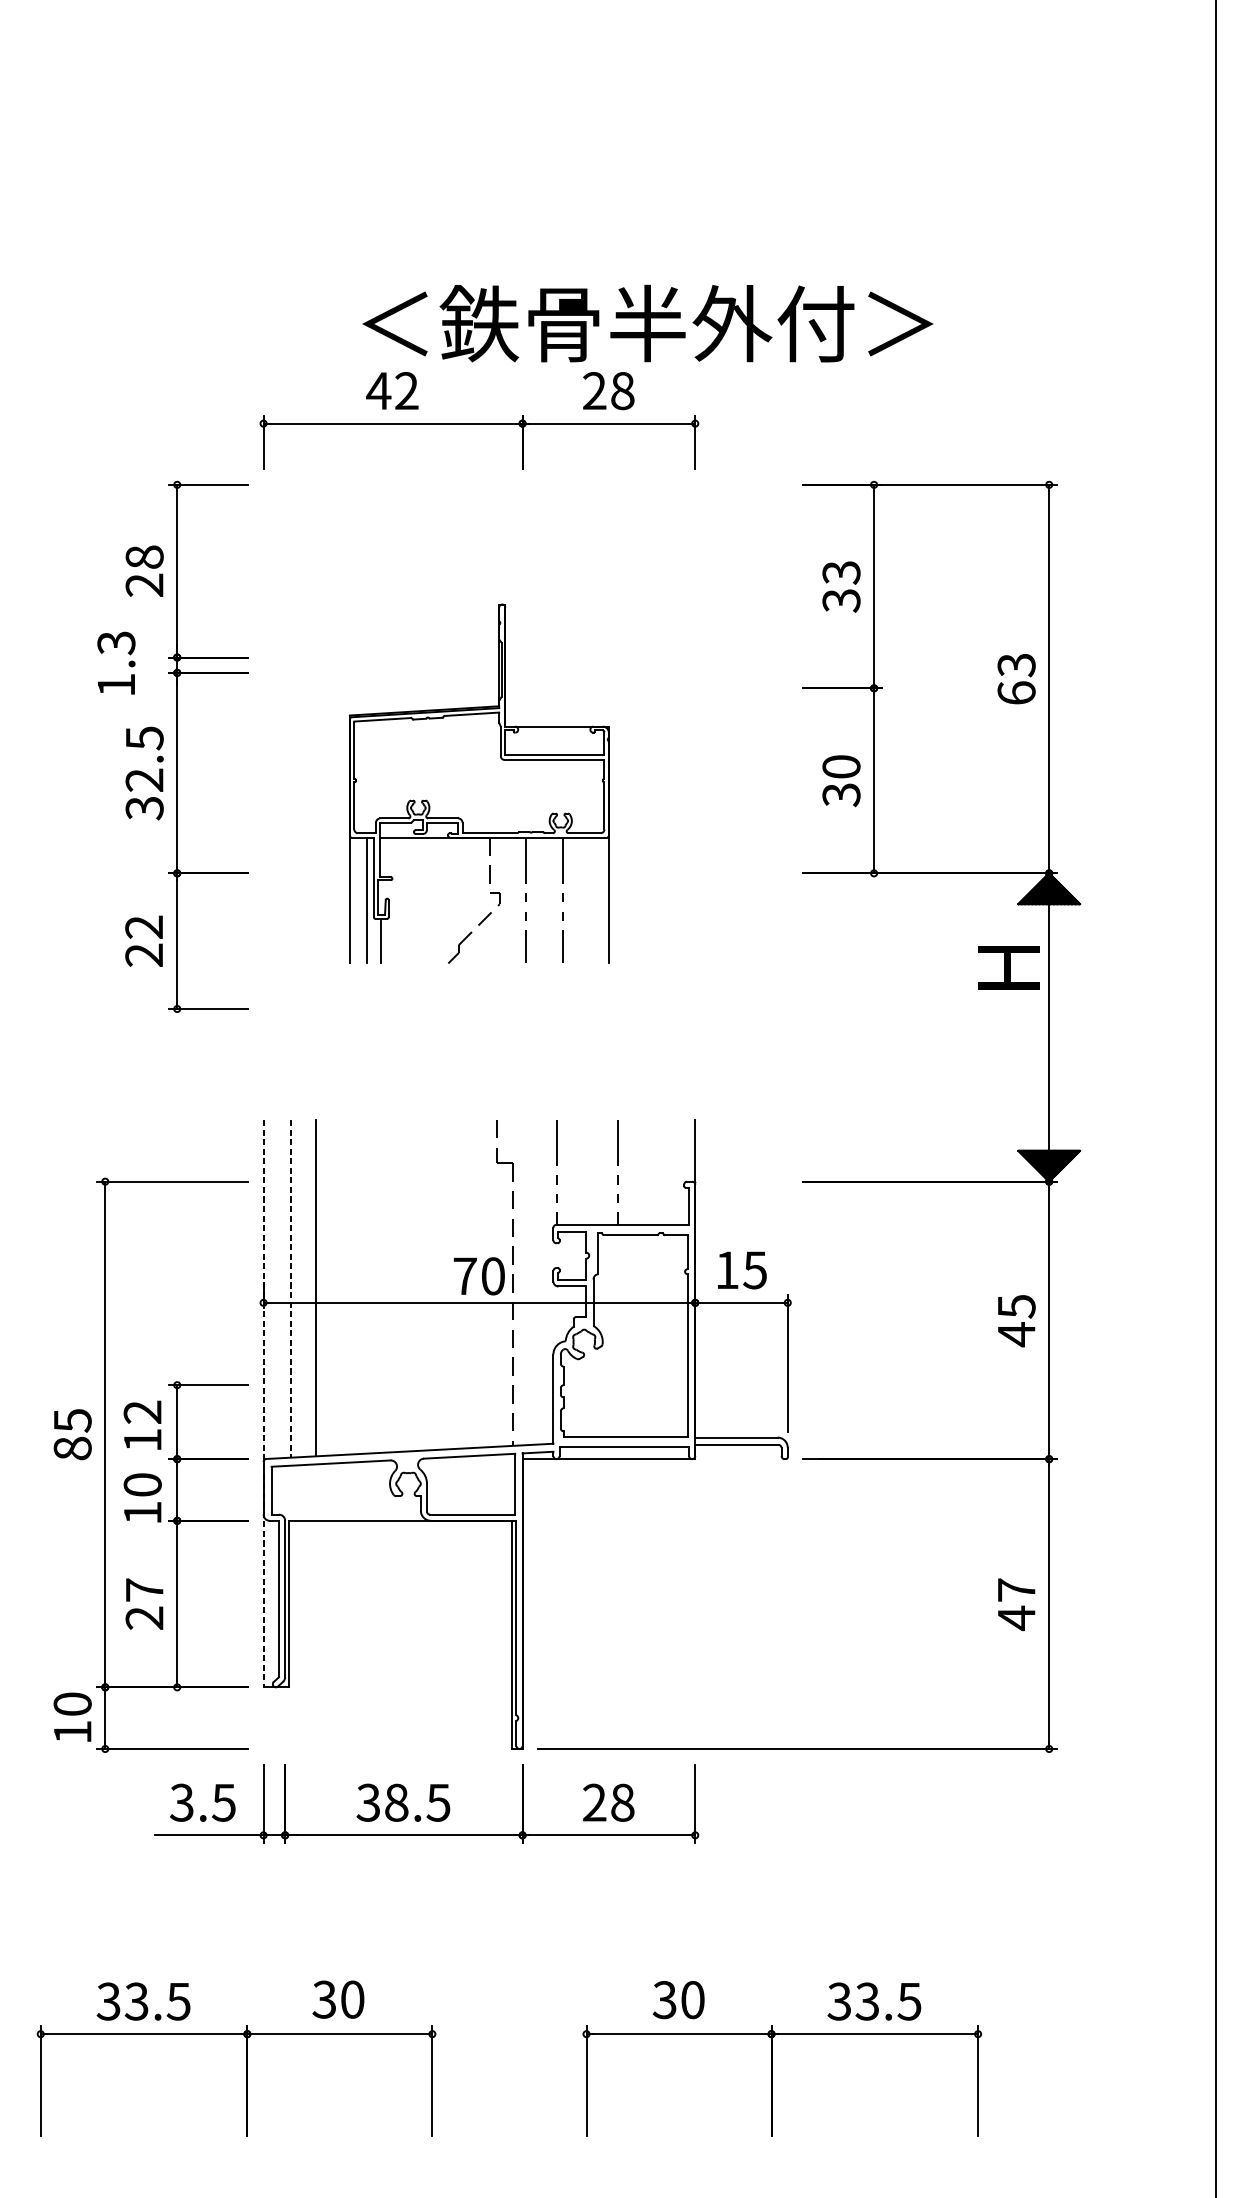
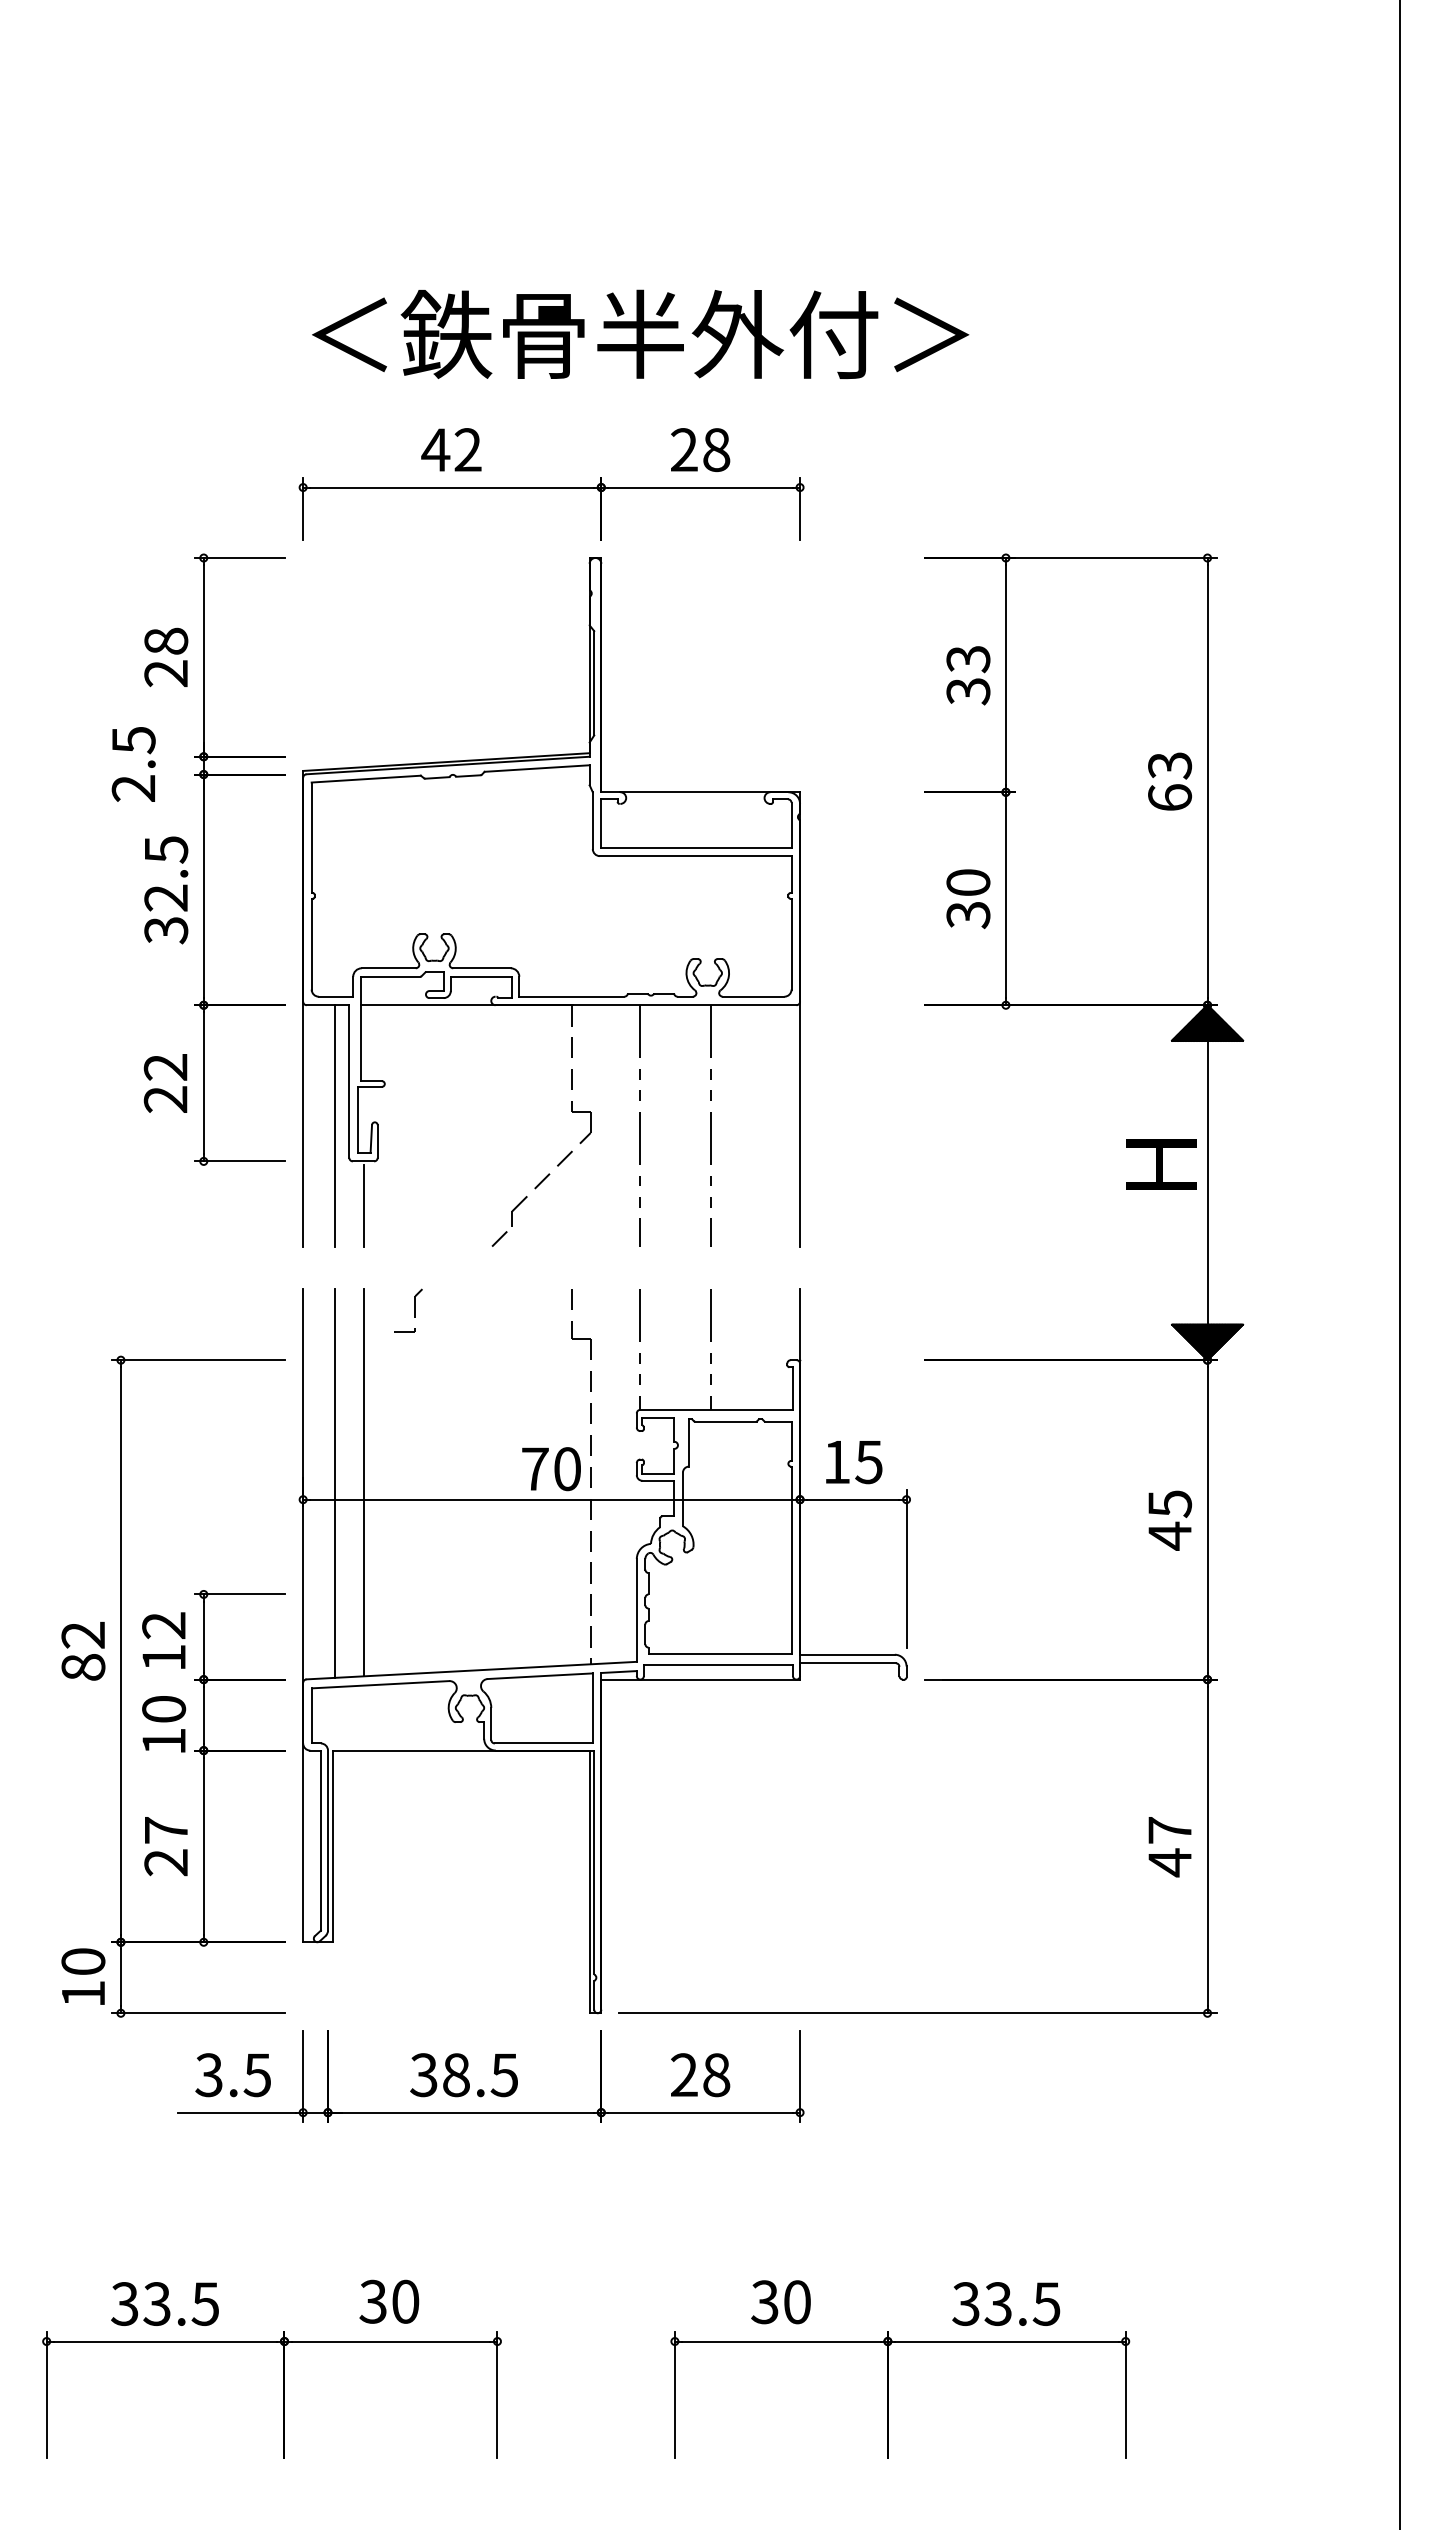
text: (647, 323) -> (640, 334), moved
text: (116, 664) -> (133, 764), 1.3 -> 2.5
part: (479, 784) -> (551, 902), size x1.67
text: (1009, 967) -> (1161, 1164), moved
part: (355, 1138) -> (408, 1310), added
line: (291, 1289) -> (335, 1484), dashed -> solid
line: (263, 1403) -> (303, 1615), dashed -> solid
text: (72, 1420) -> (83, 1635), 85 -> 82

